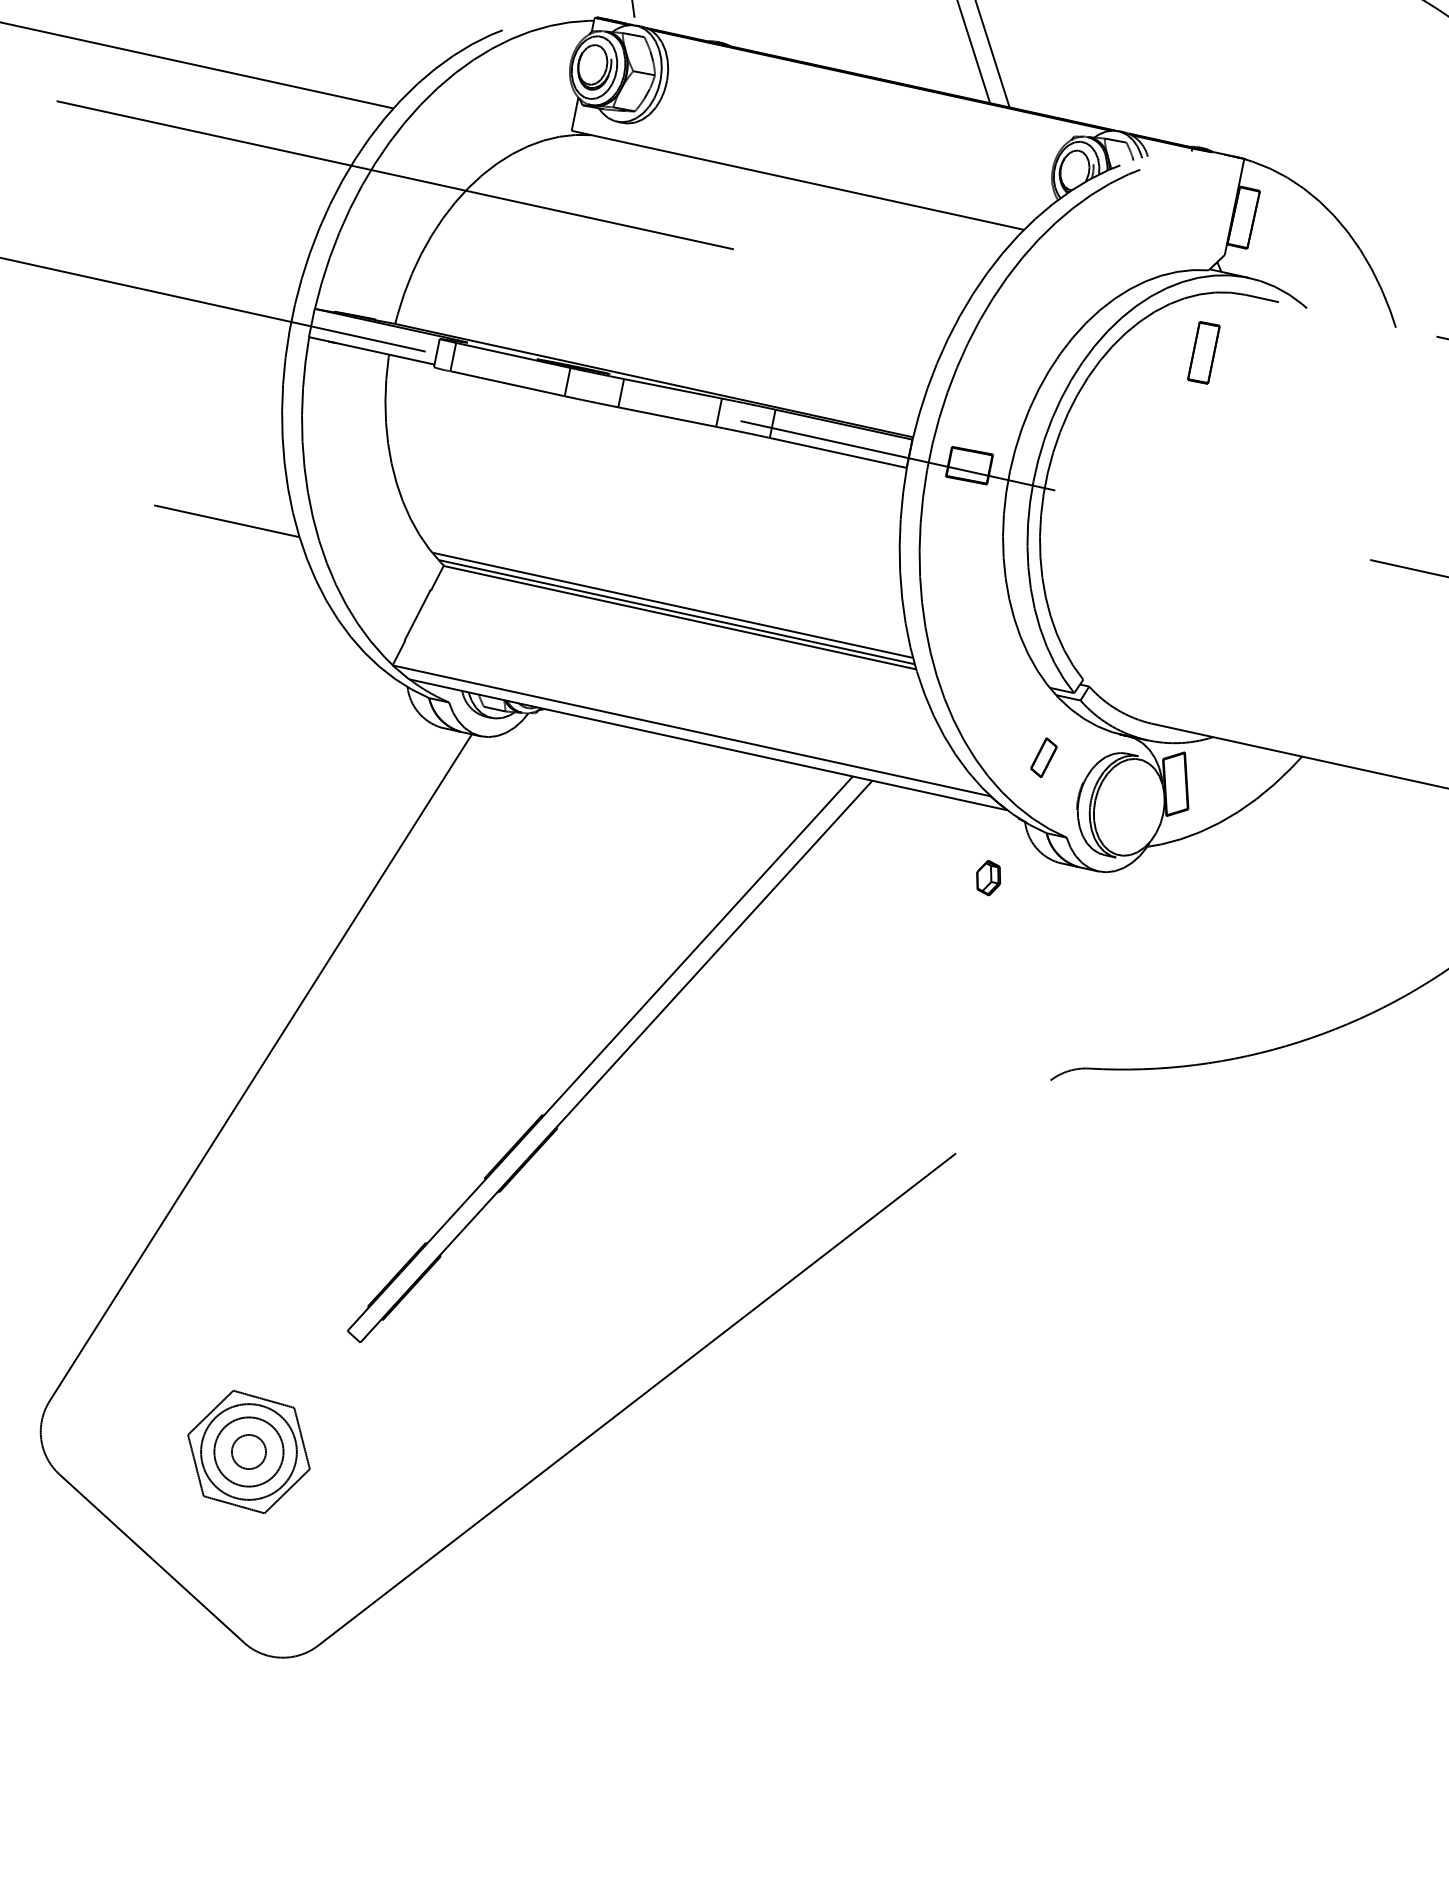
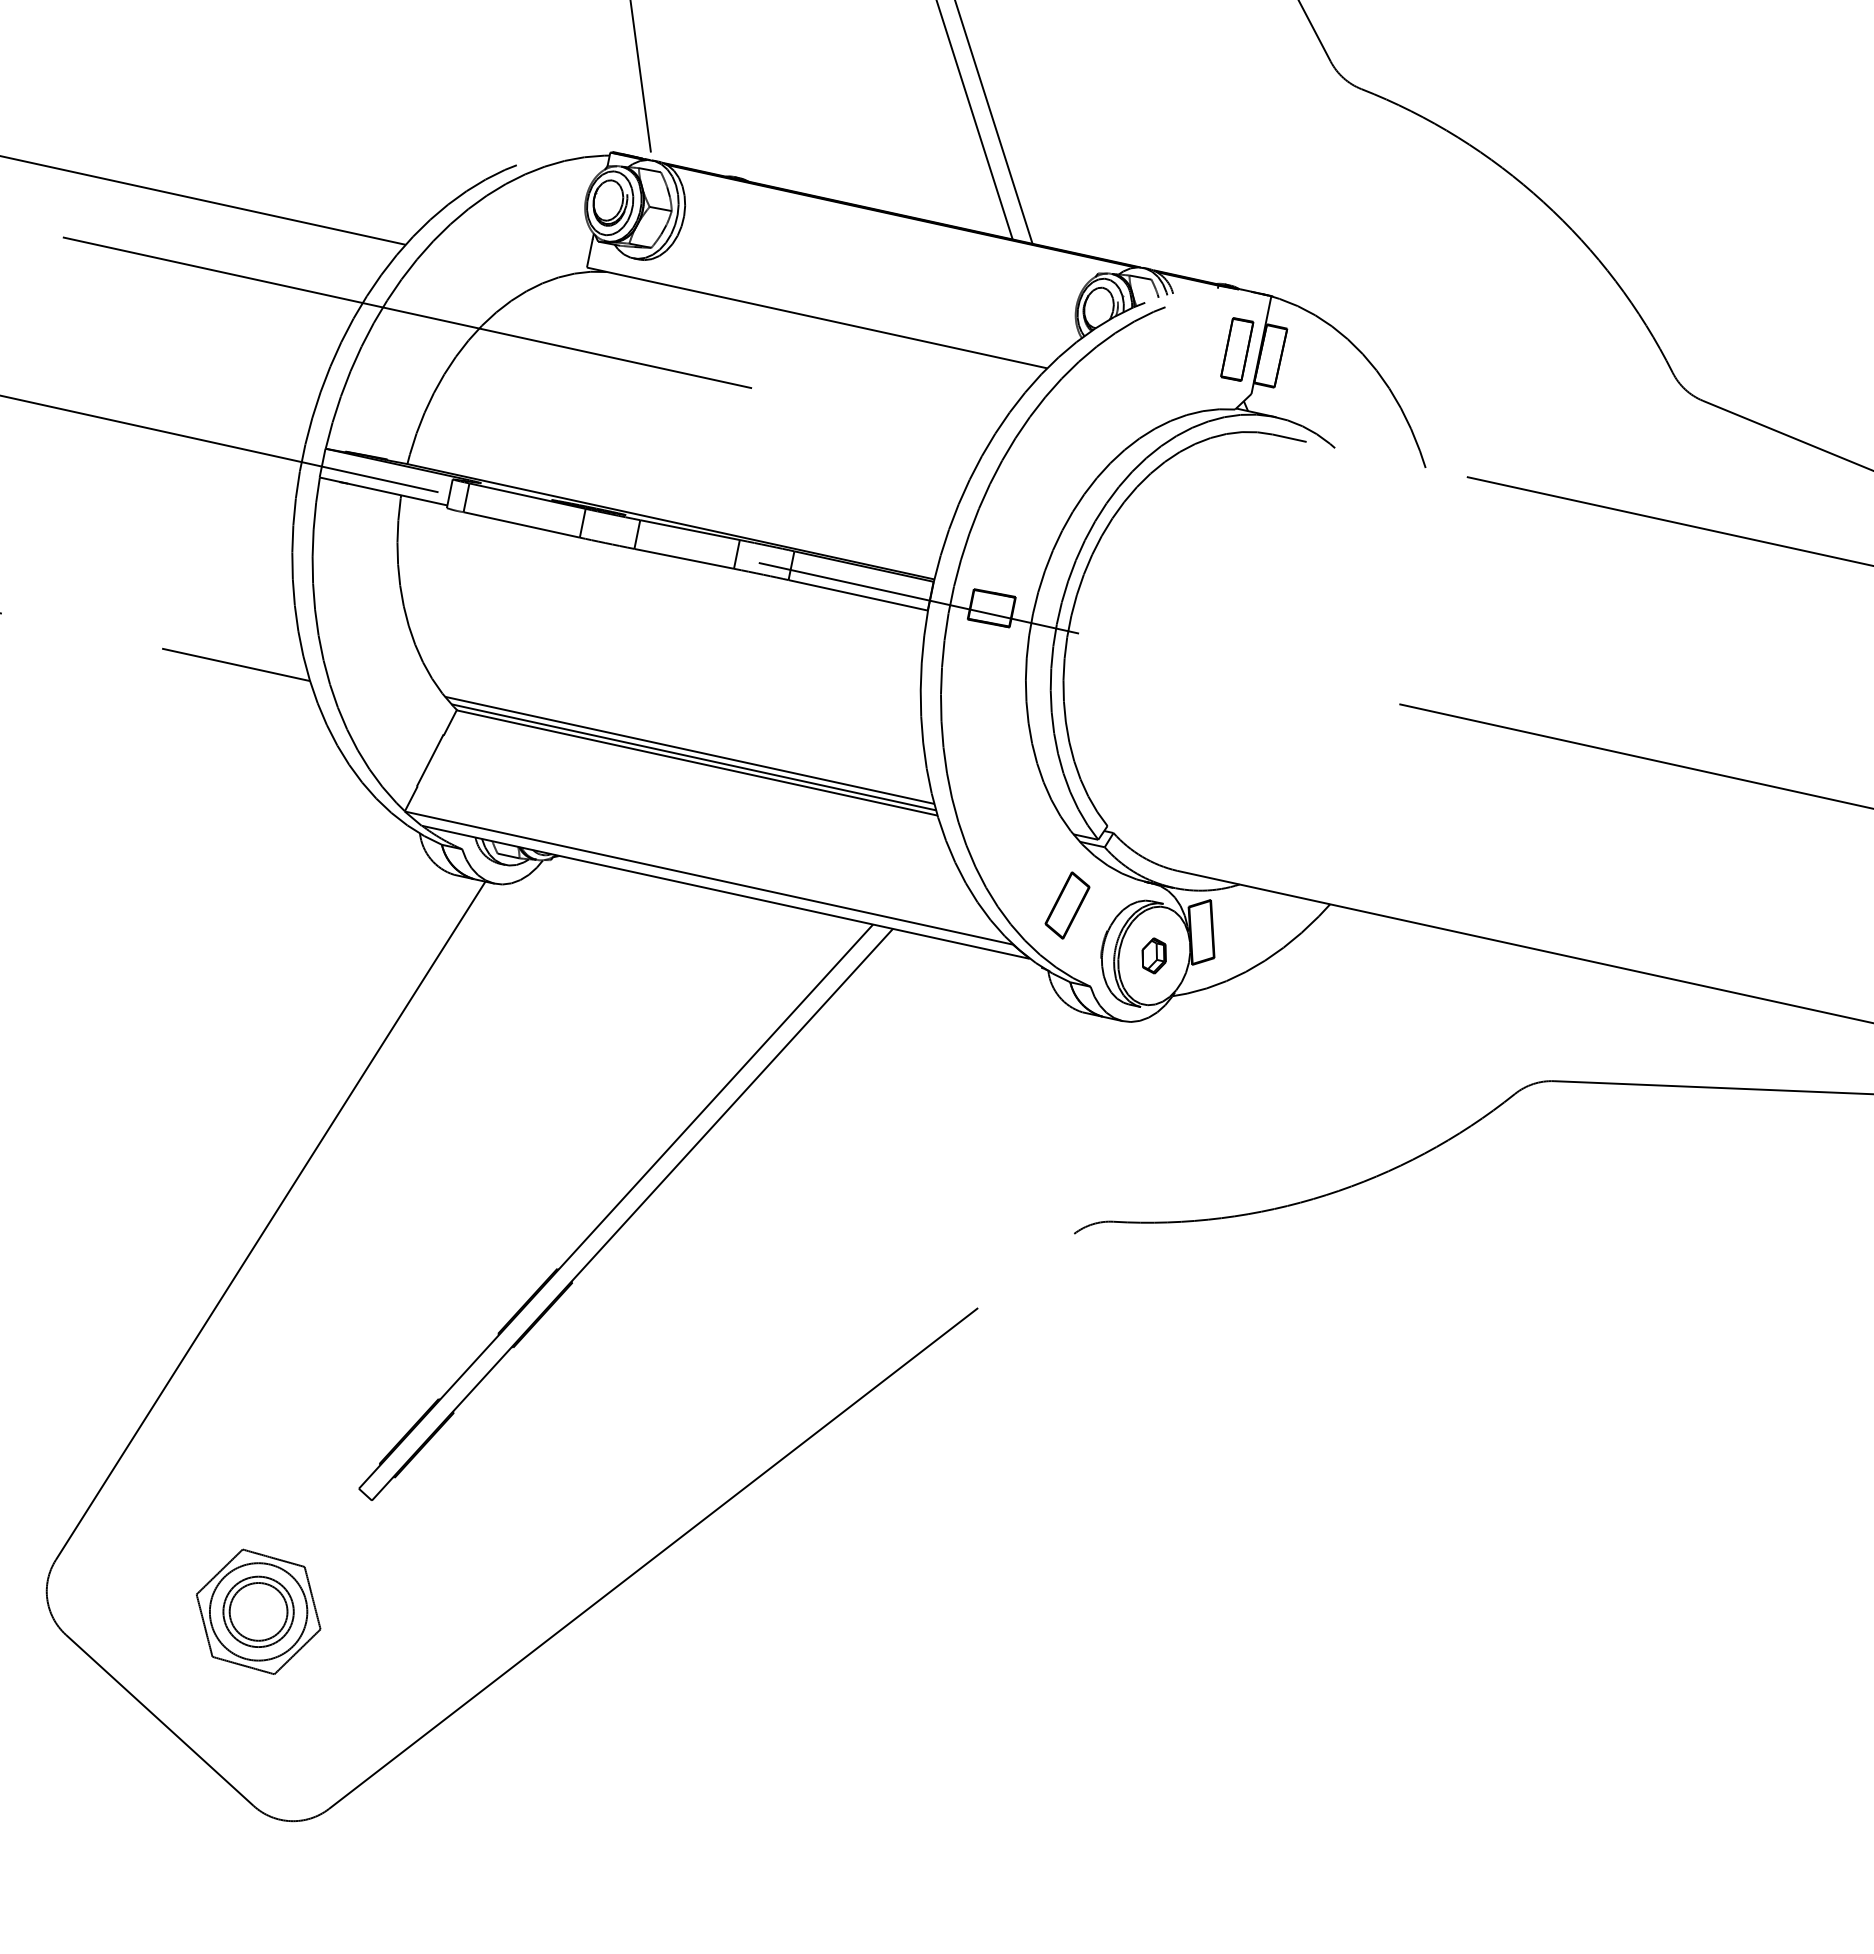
part: (1204, 352) -> (1237, 349), moved
part: (1043, 757) -> (1067, 905), size x1.67
part: (987, 877) -> (1153, 955), moved
circle: (248, 1451) -> (258, 1611), size x1.67

